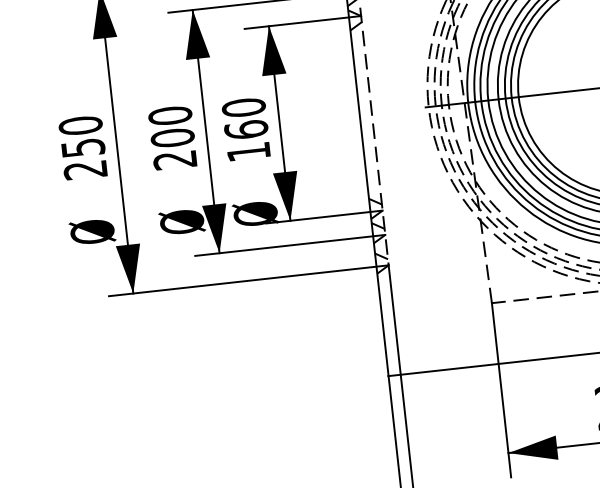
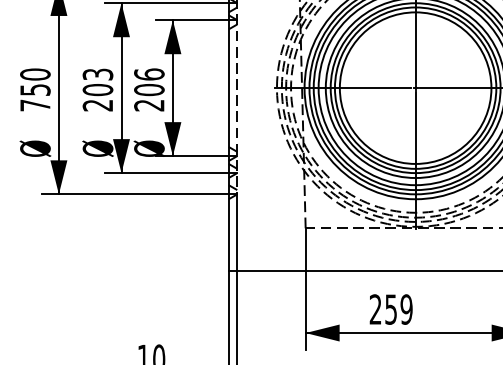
text: (169, 115) -> (97, 74), 200 -> 203
text: (246, 129) -> (149, 89), 160 -> 206
text: (85, 170) -> (35, 105), 250 -> 750

